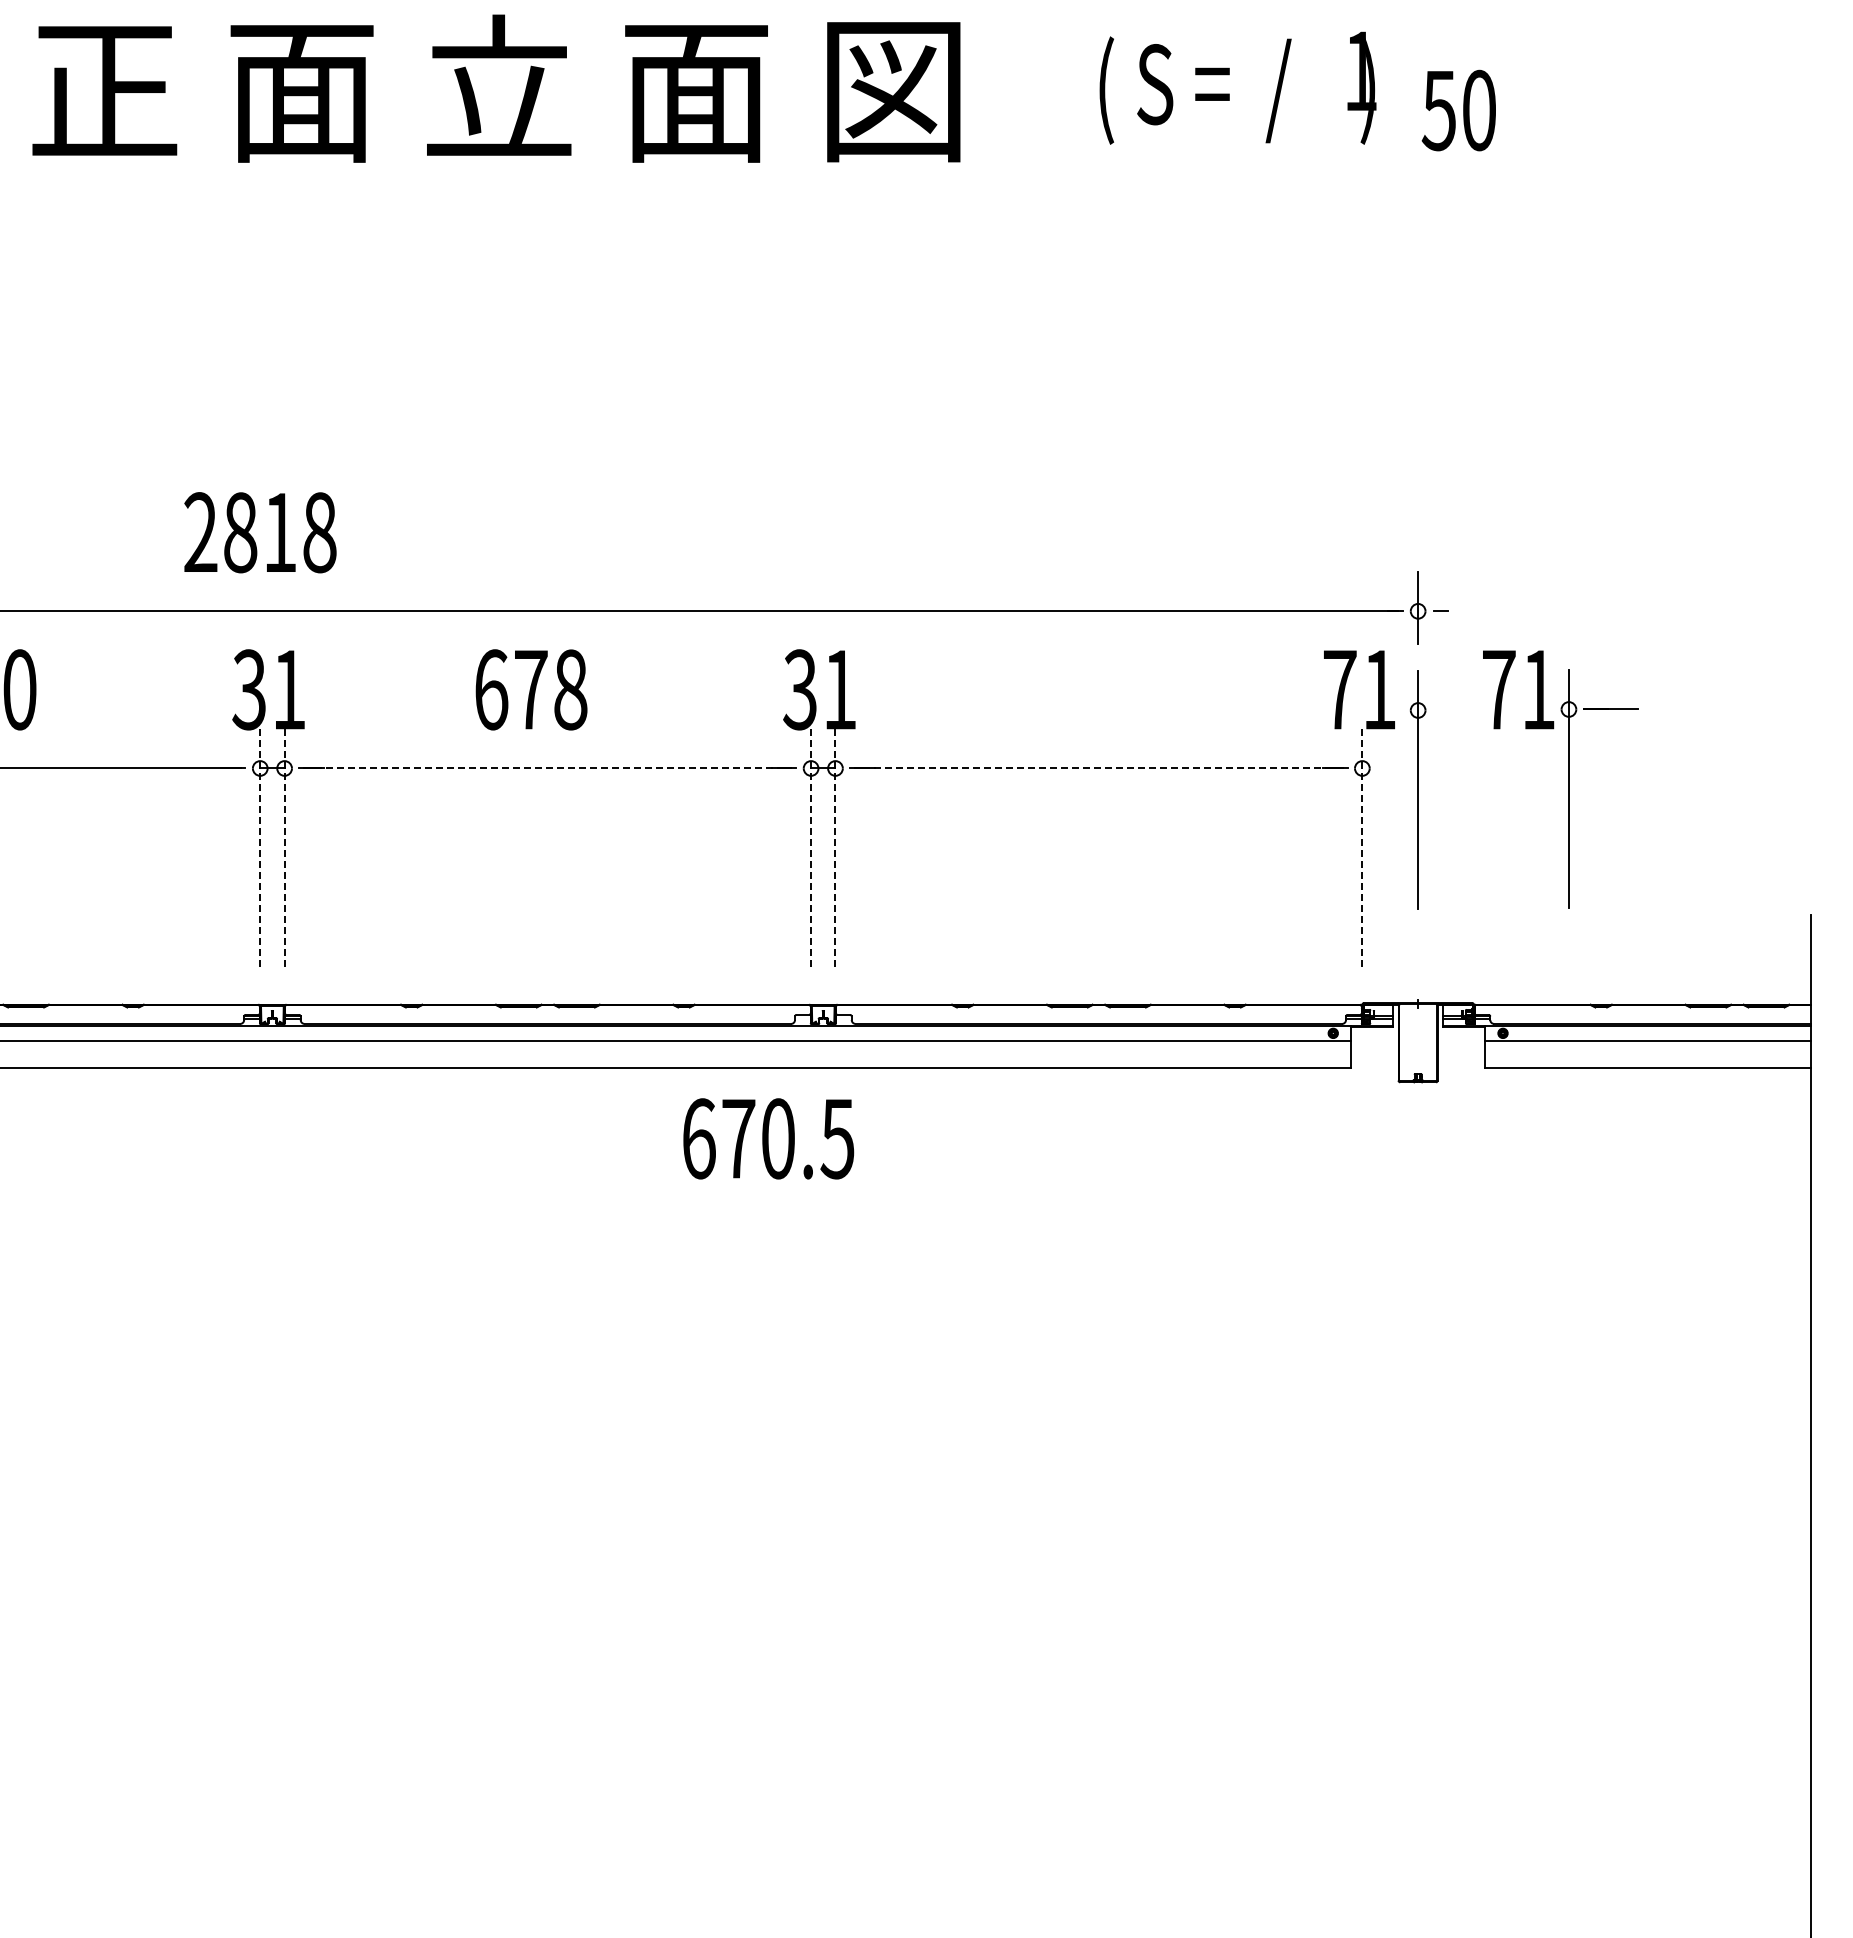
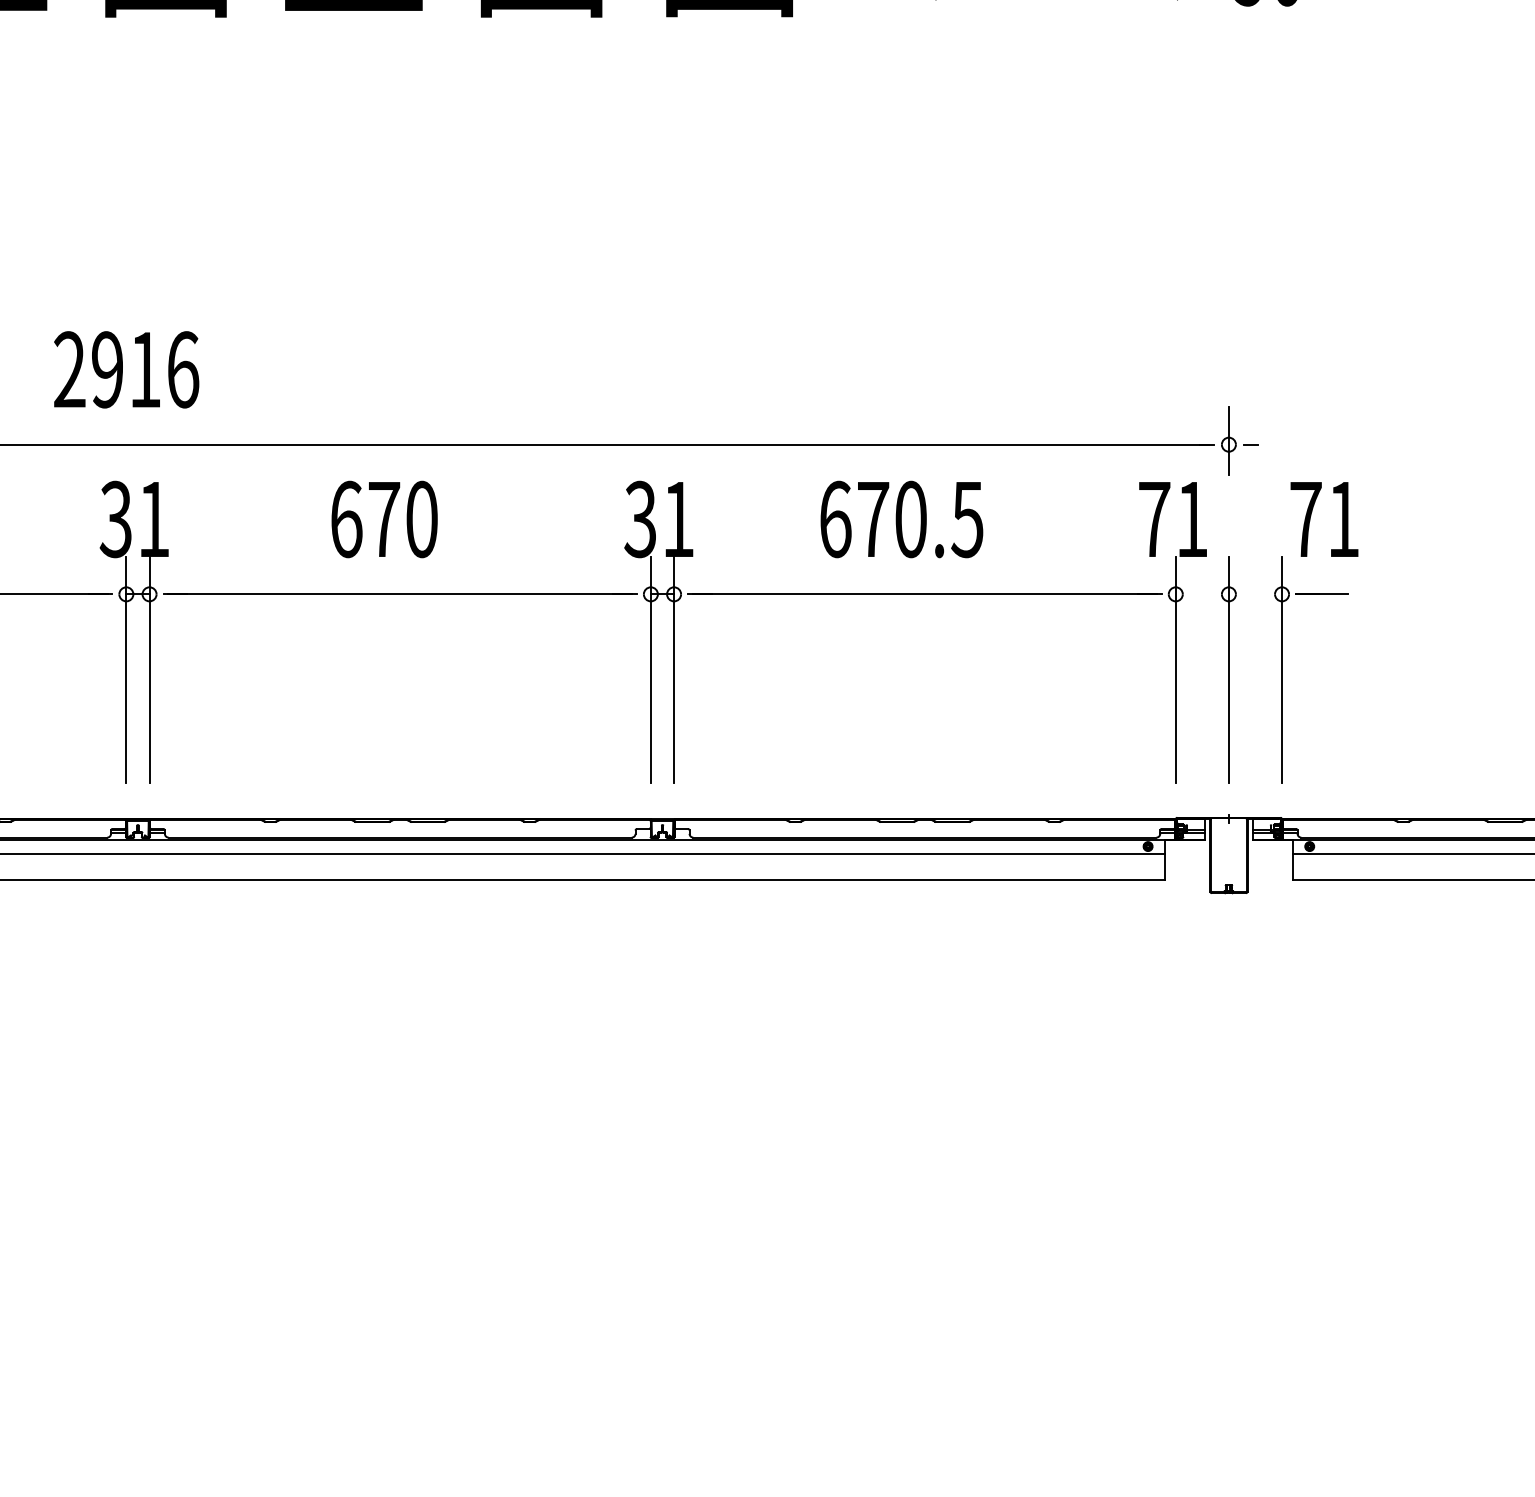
text: (280, 532) -> (145, 369), 2818 -> 2916
text: (570, 689) -> (421, 519), 678 -> 670
line: (547, 768) -> (399, 594), dashed -> solid
line: (1098, 768) -> (924, 594), dashed -> solid
part: (1569, 788) -> (1282, 669), moved
part: (1417, 789) -> (1228, 669), moved
line: (260, 847) -> (126, 669), dashed -> solid
line: (284, 847) -> (149, 669), dashed -> solid
line: (811, 847) -> (651, 669), dashed -> solid
line: (835, 847) -> (674, 669), dashed -> solid
line: (1362, 848) -> (1175, 670), dashed -> solid
text: (768, 1138) -> (901, 519), moved

